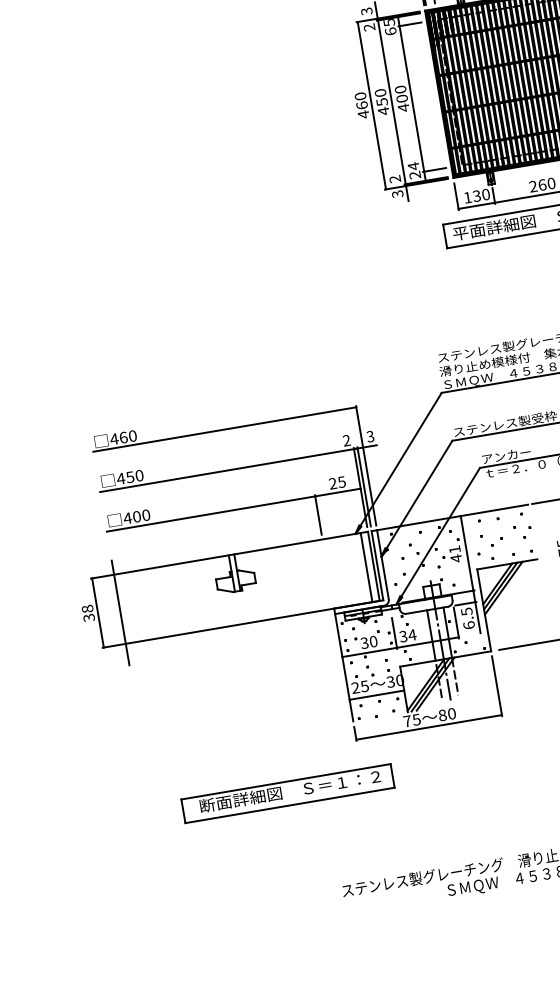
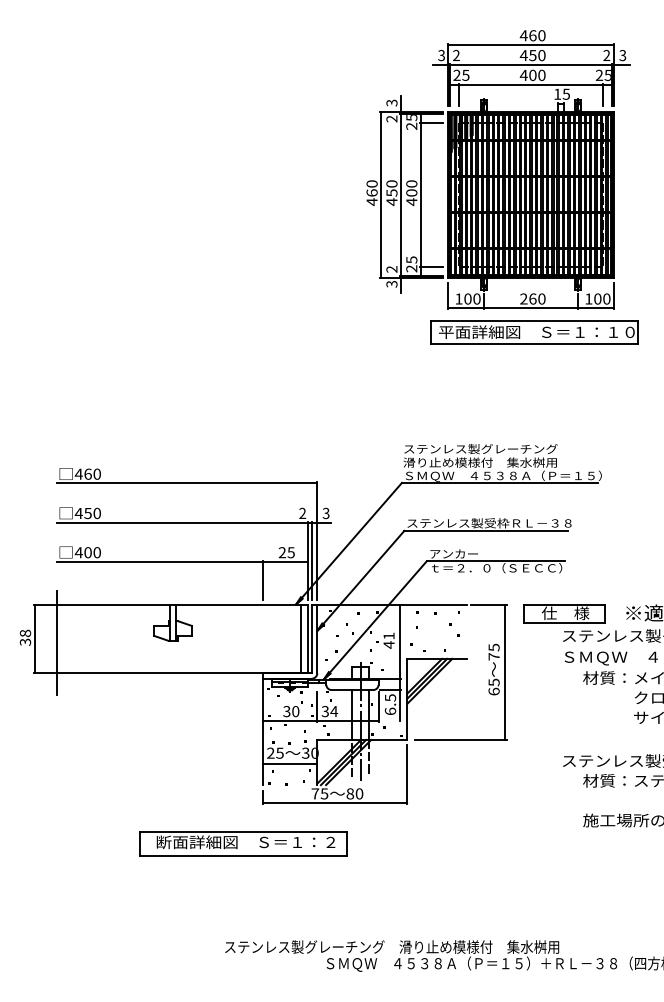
text: (390, 30) -> (411, 125), 65 -> 25
text: (413, 165) -> (411, 259), 24 -> 25
text: (476, 195) -> (467, 298), 130 -> 100
part: (287, 793) -> (243, 843), moved

